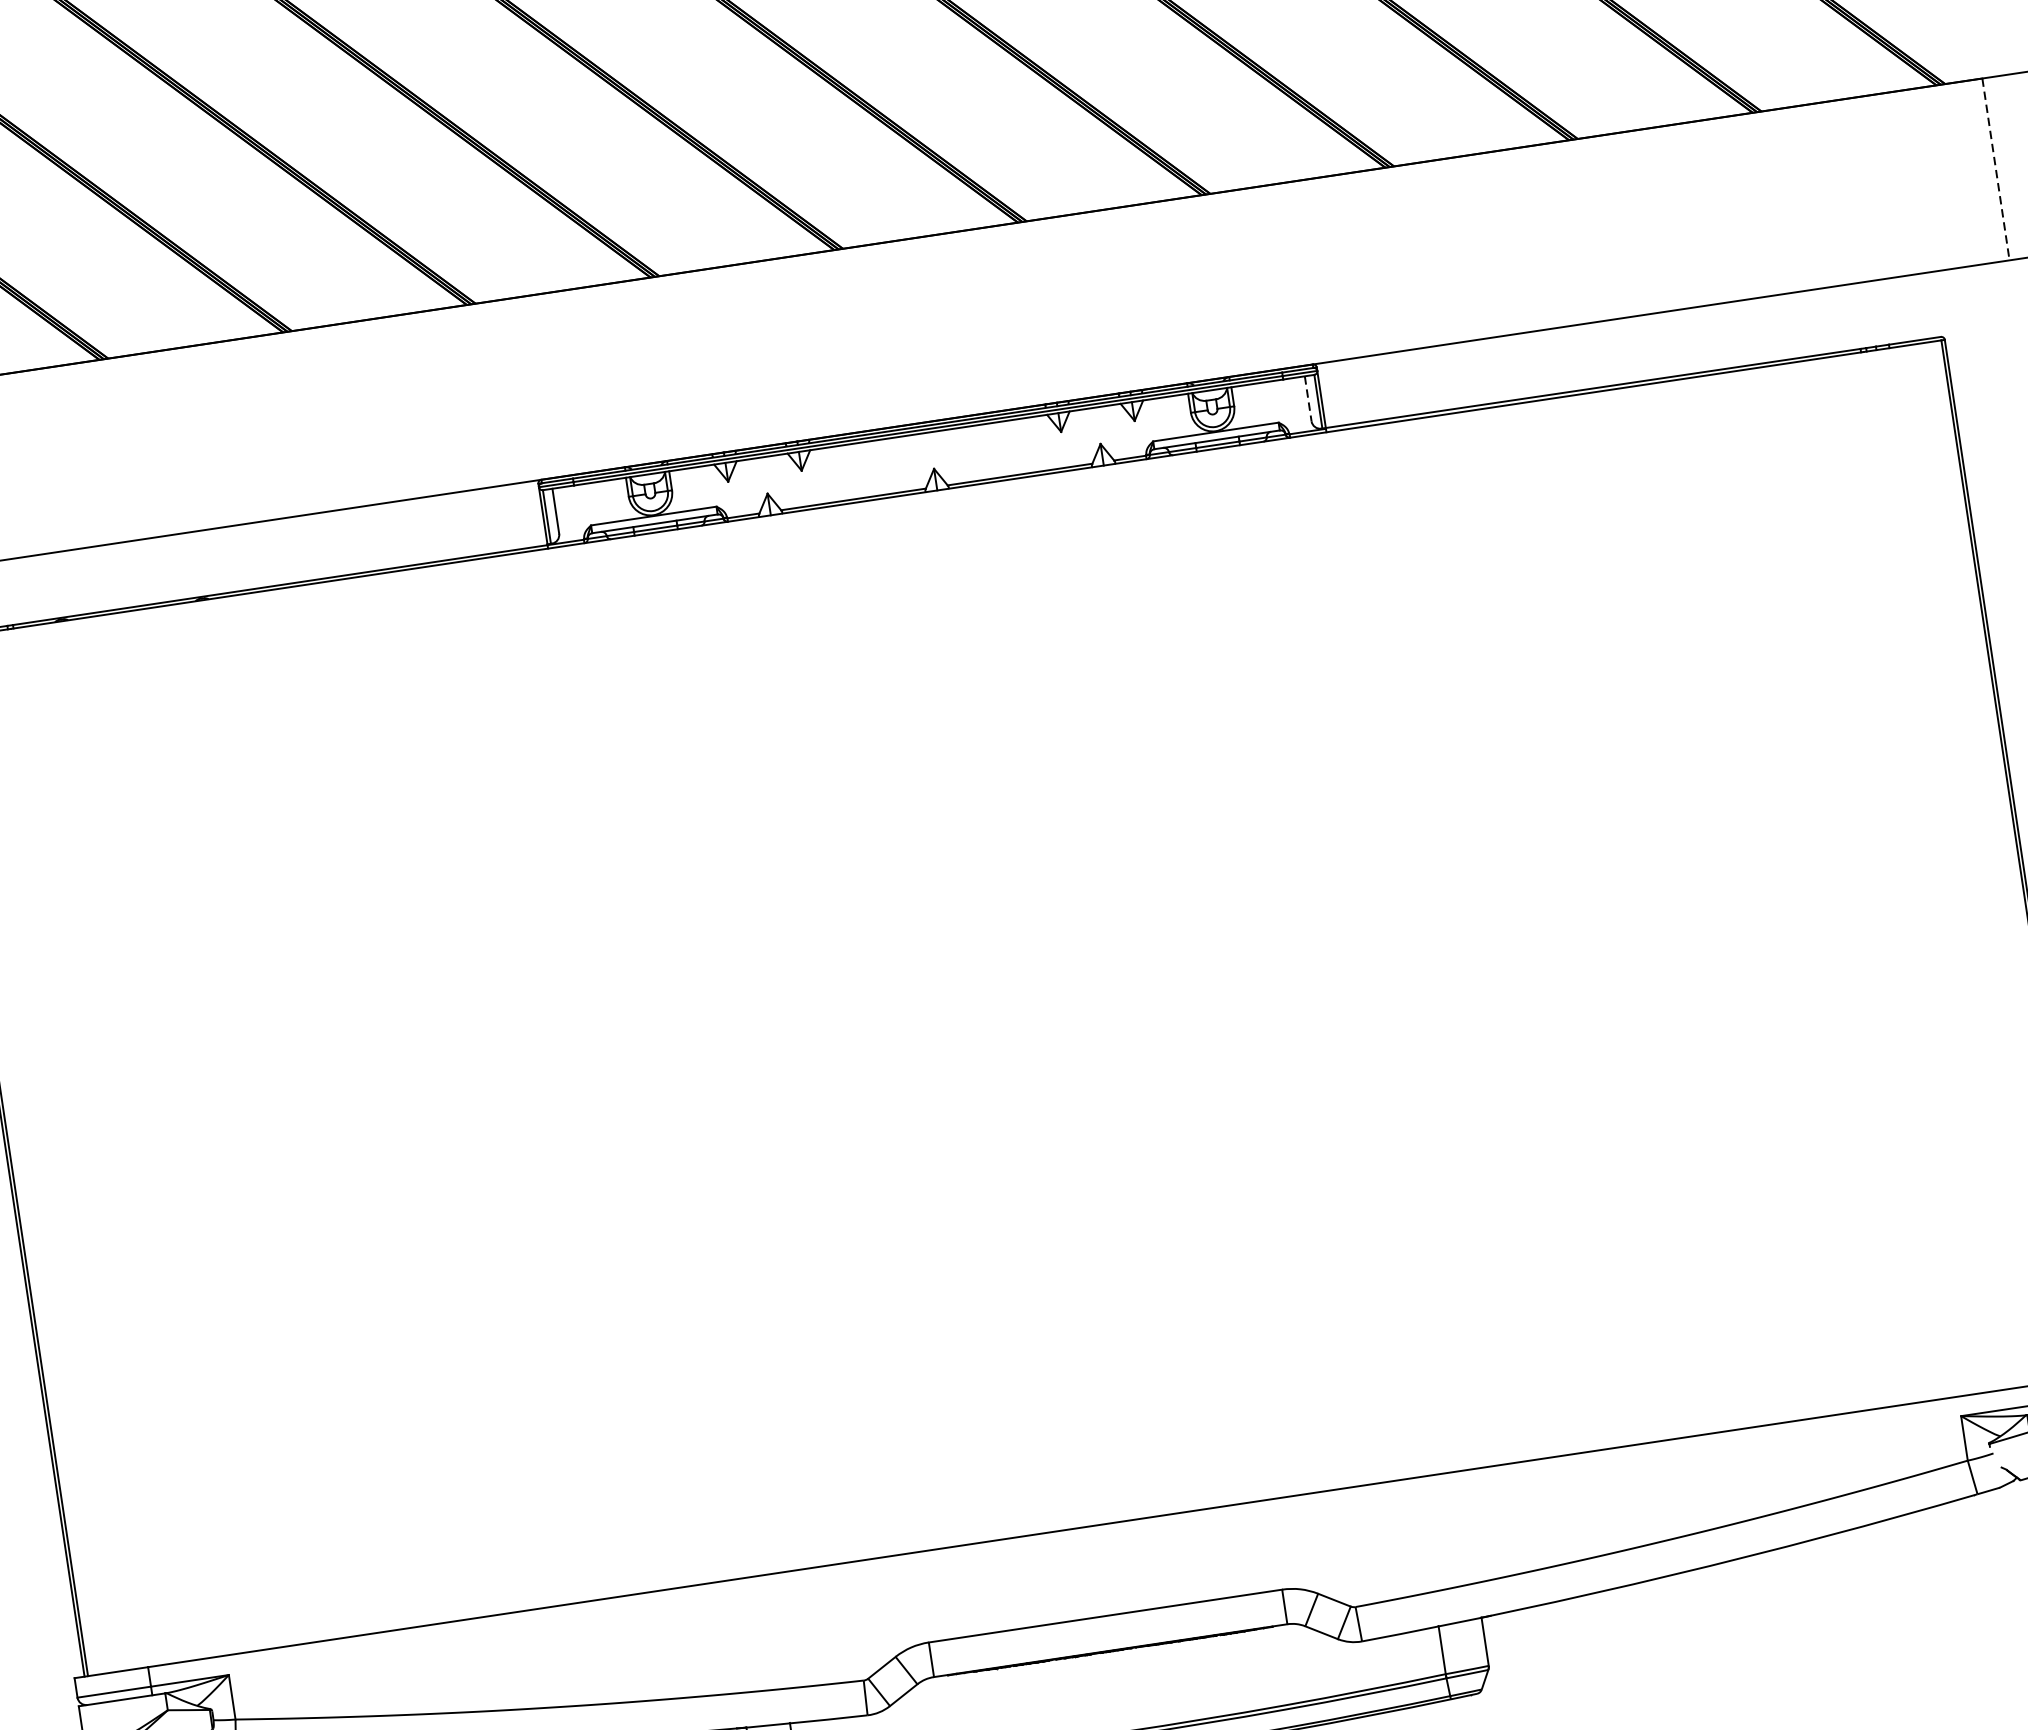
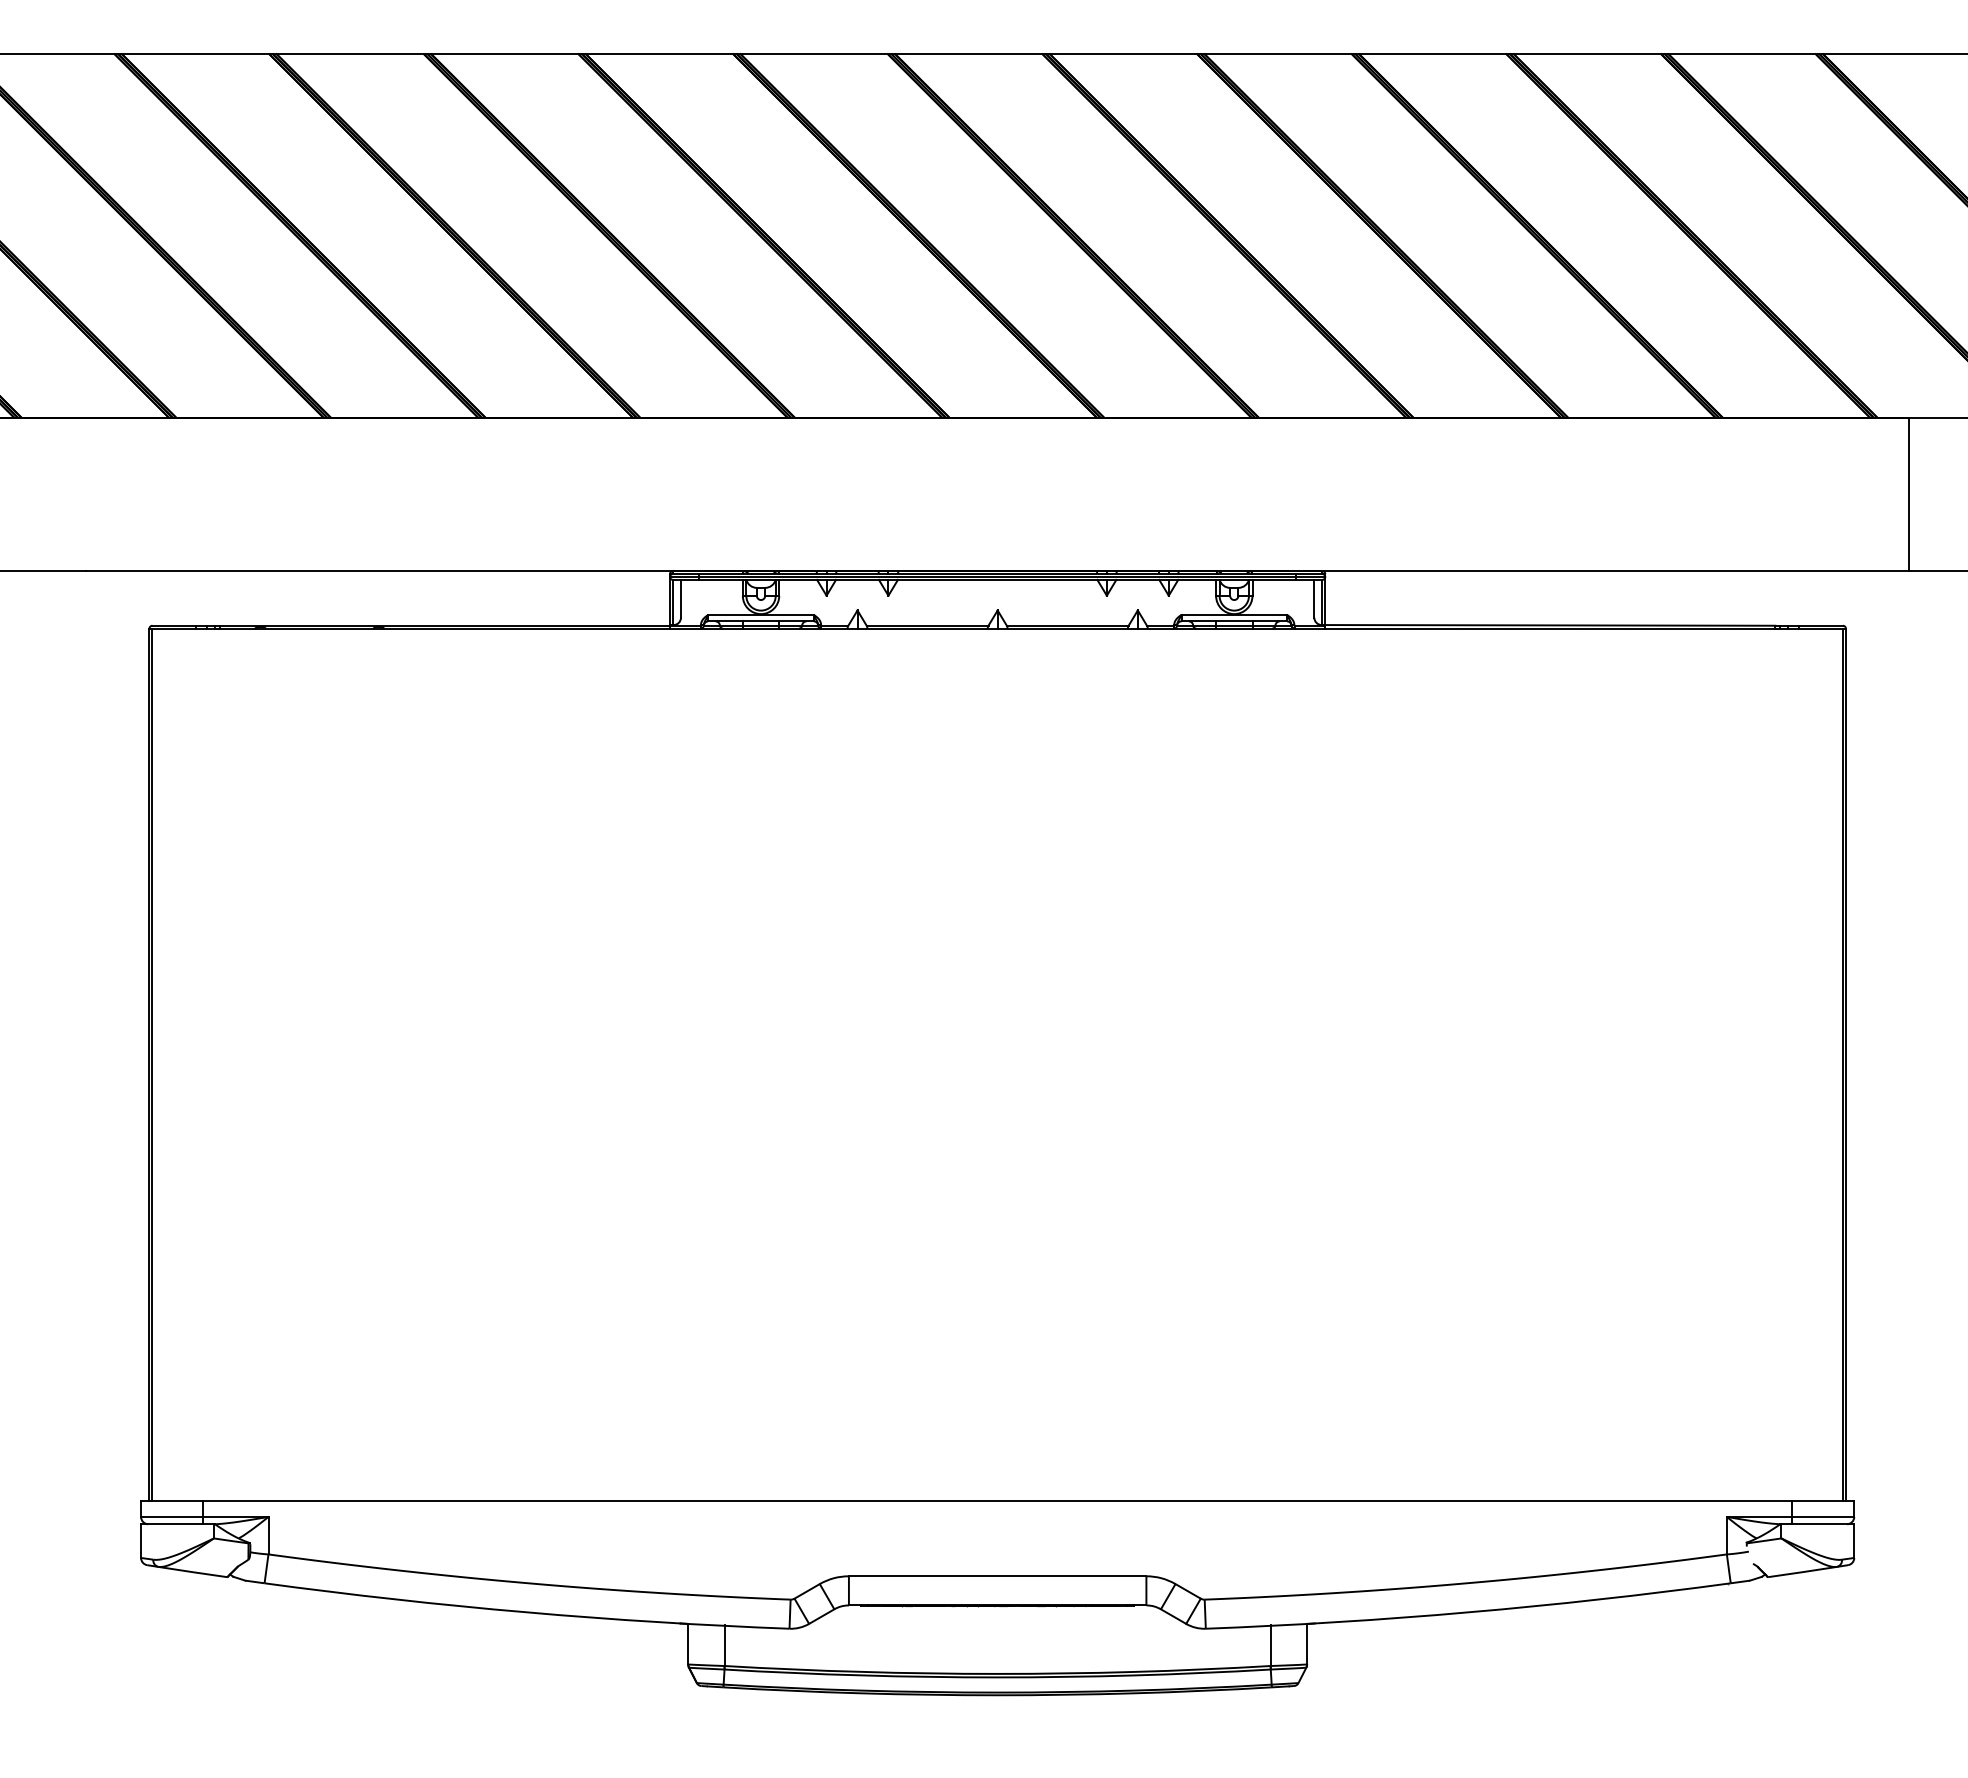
line: (1995, 169) -> (1908, 494), dashed -> solid
line: (1308, 398) -> (1314, 598), dashed -> solid

